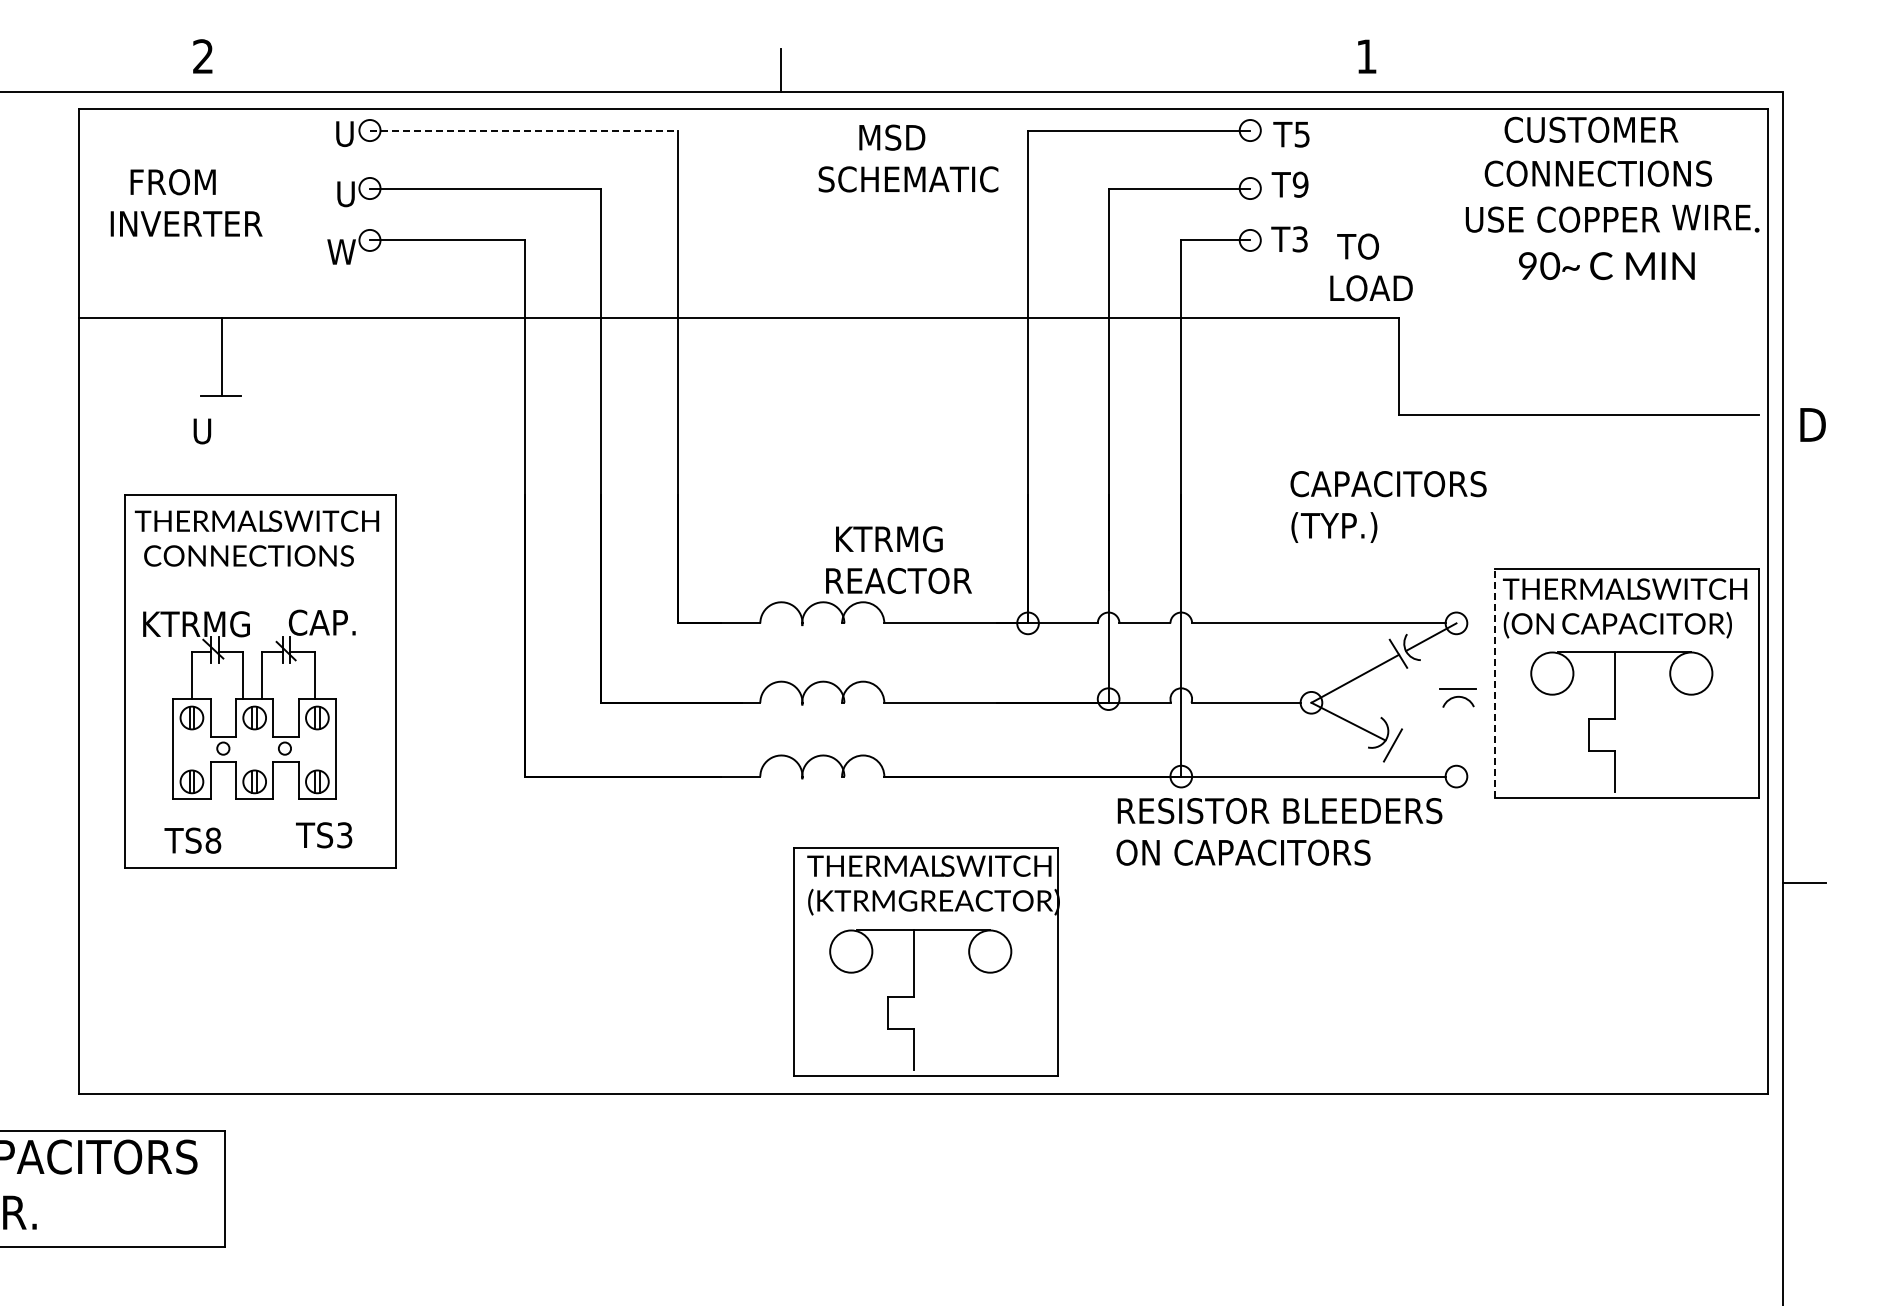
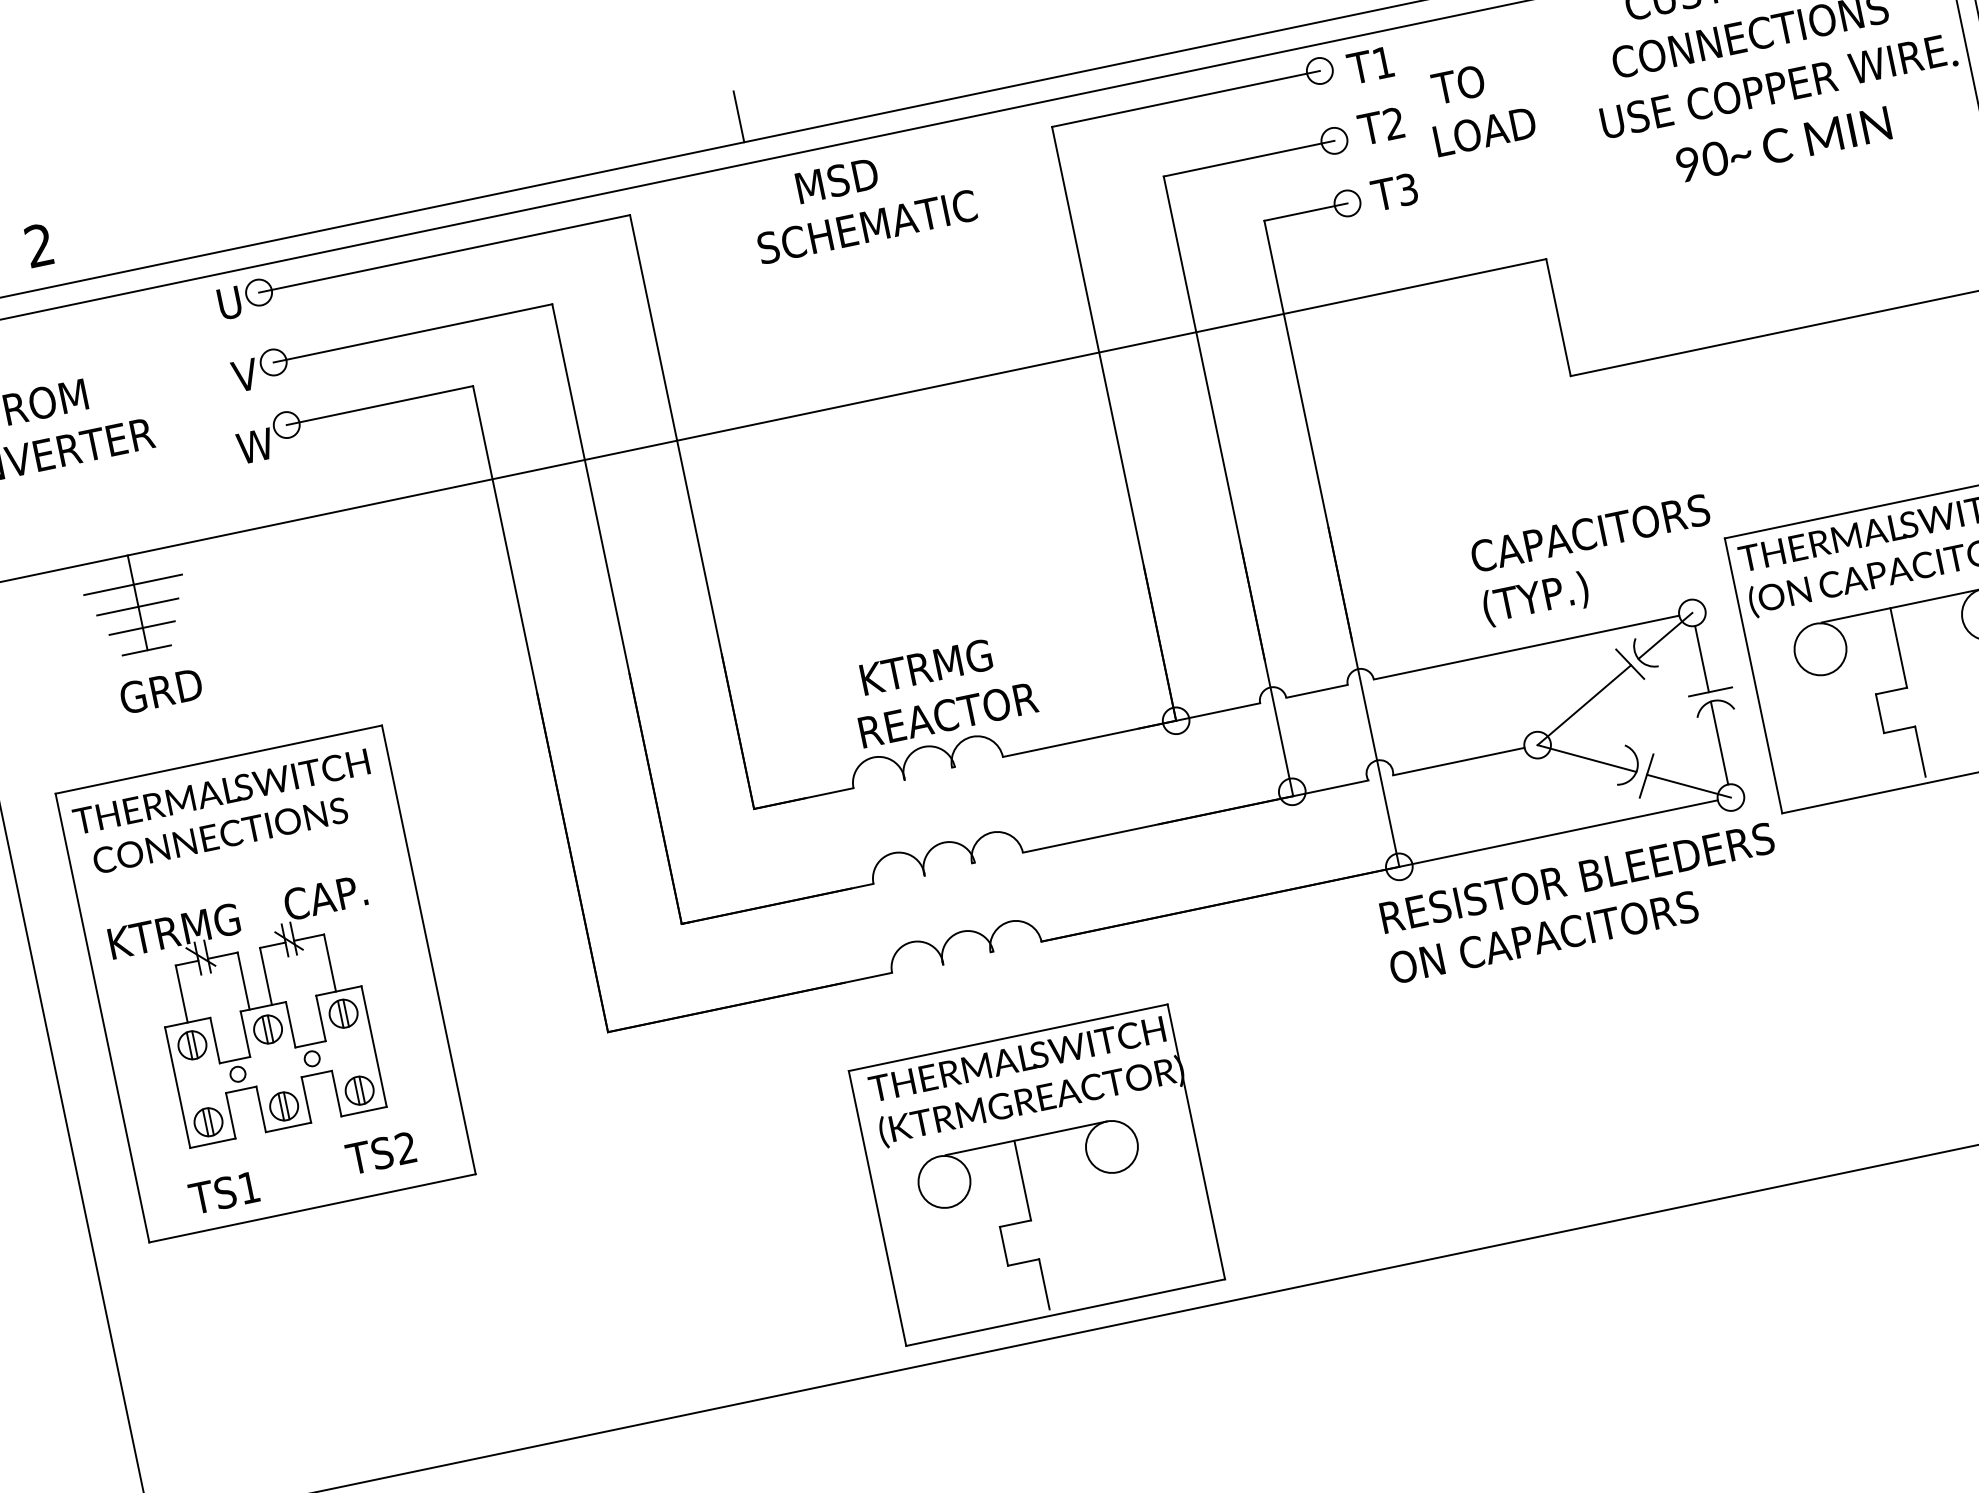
line: (523, 130) -> (444, 253), dashed -> solid
text: (1301, 134) -> (1382, 62), T5 -> T1
text: (908, 158) -> (862, 201), moved
text: (1300, 184) -> (1393, 123), T9 -> T2
text: (345, 194) -> (245, 375), U -> V
text: (1371, 267) -> (1479, 106), moved
line: (220, 342) -> (132, 585), added
line: (220, 360) -> (136, 607), added
line: (221, 377) -> (142, 627), added
text: (225, 431) -> (160, 691), U -> GRD
text: (1388, 506) -> (1595, 560), moved
text: (898, 559) -> (942, 689), moved
line: (1456, 661) -> (1701, 658), added
line: (1494, 683) -> (1753, 675), dashed -> solid
line: (1456, 730) -> (1719, 742), added
line: (1424, 760) -> (1688, 786), added
text: (1279, 831) -> (1581, 902), moved
text: (344, 835) -> (405, 1148), TS3 -> TS2
text: (213, 840) -> (249, 1187), TS8 -> TS1
part: (926, 961) -> (1037, 1174), moved

